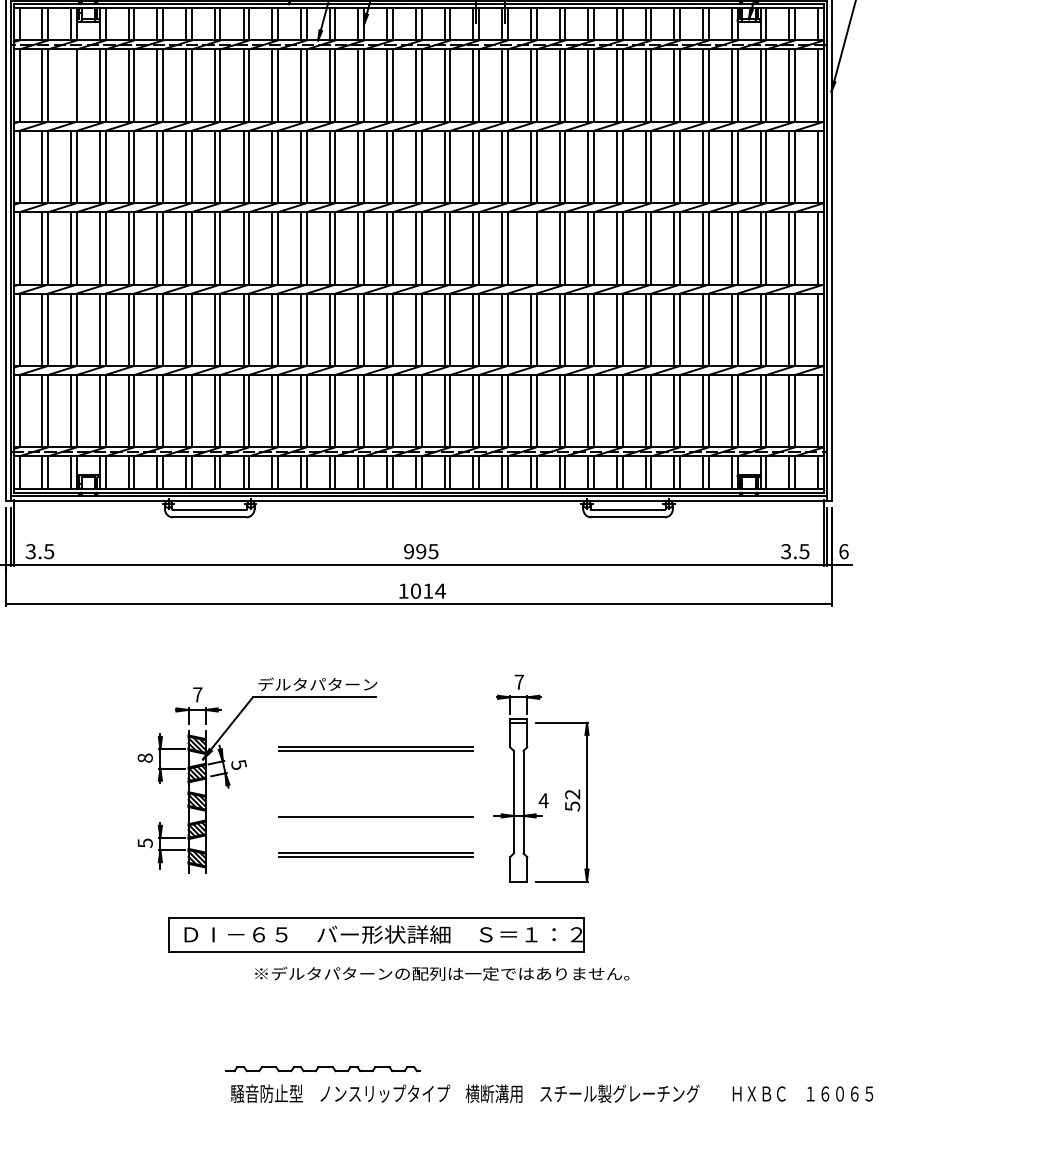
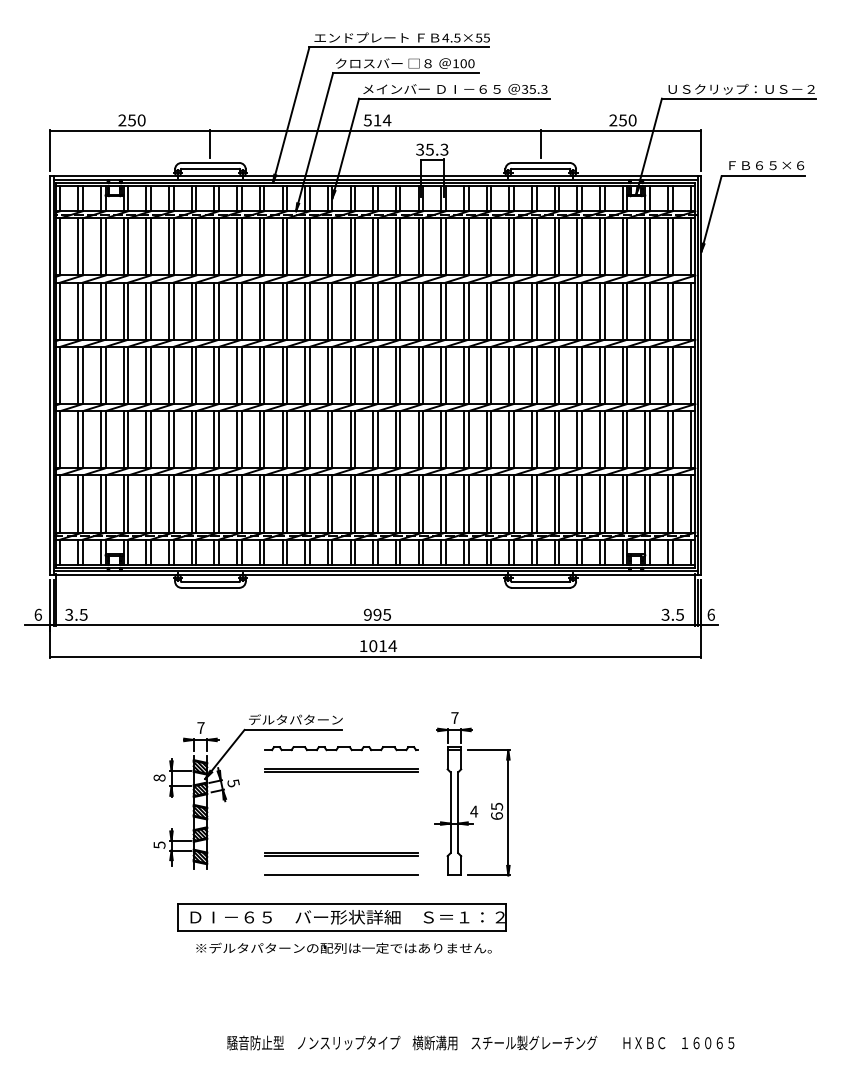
line: (71, 85) -> (101, 246), added
line: (530, 248) -> (463, 375), added
text: (573, 800) -> (497, 811), 52 -> 65
line: (375, 815) -> (341, 874), moved
text: (441, 972) -> (343, 947), moved
part: (322, 1069) -> (341, 748), moved

